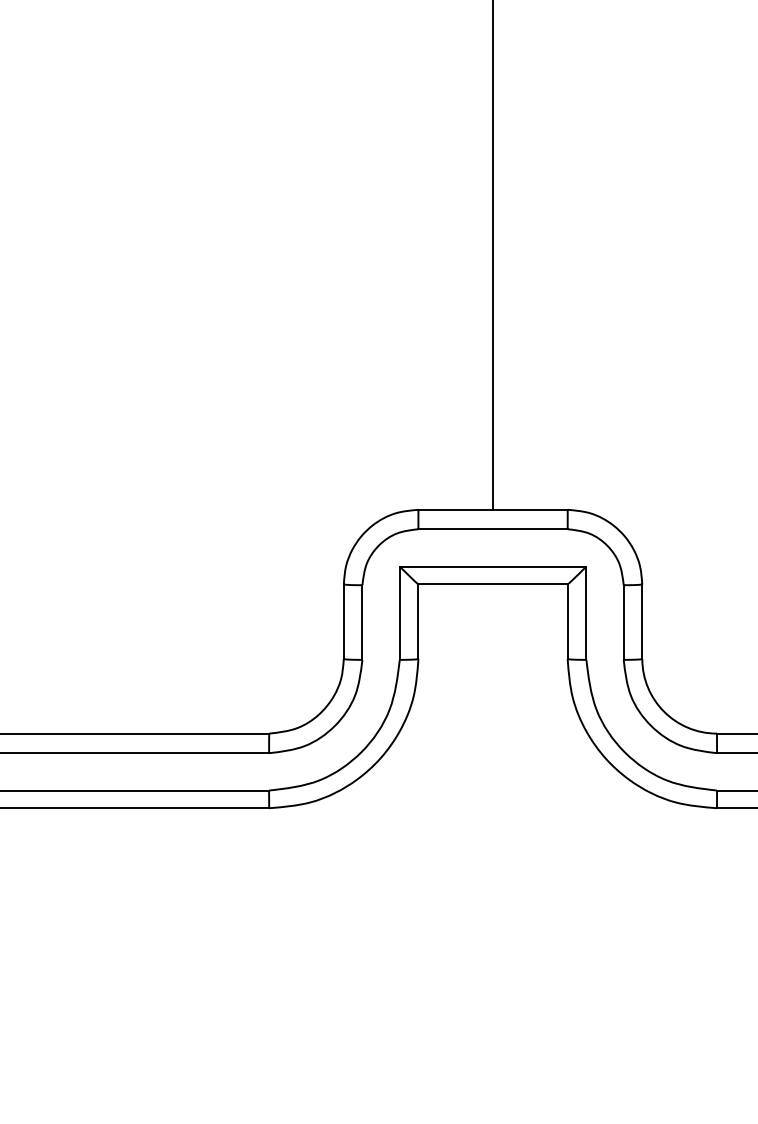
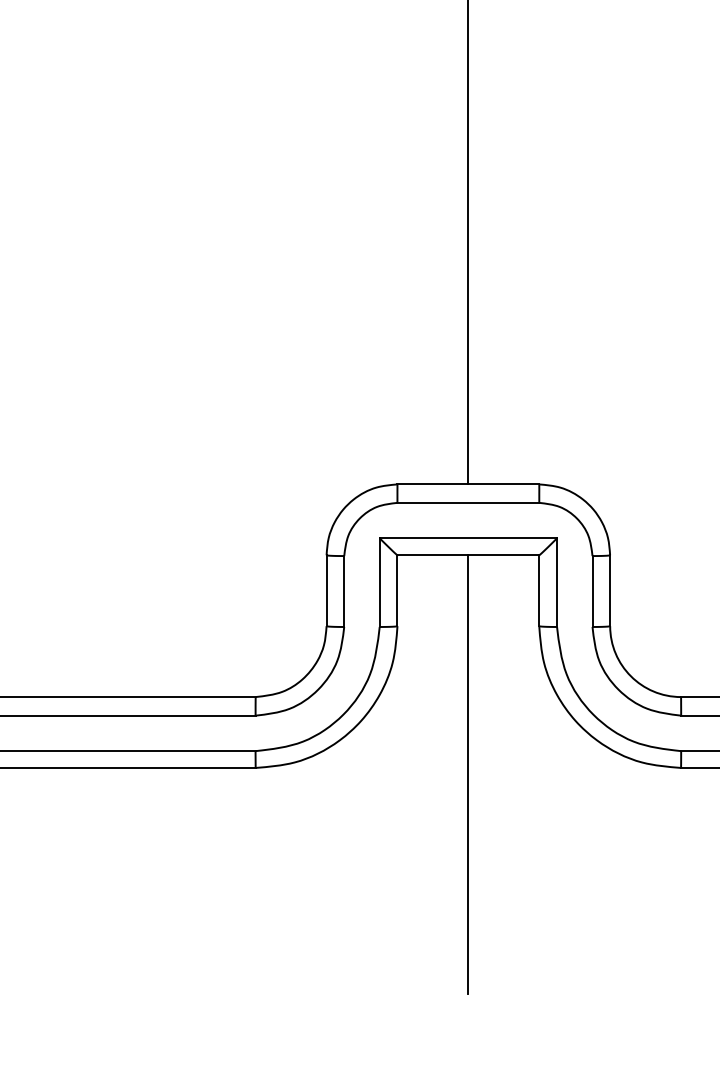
line: (493, 814) -> (468, 773), added

